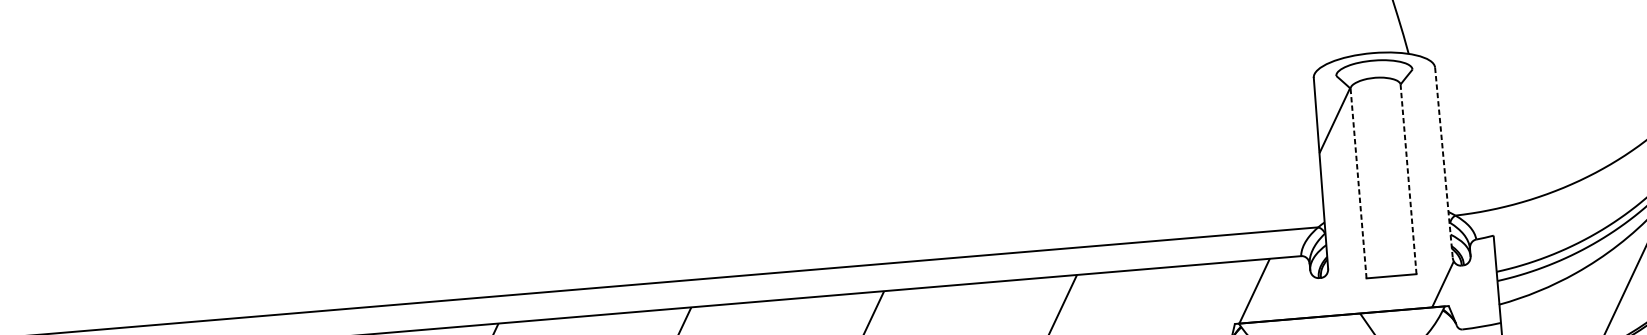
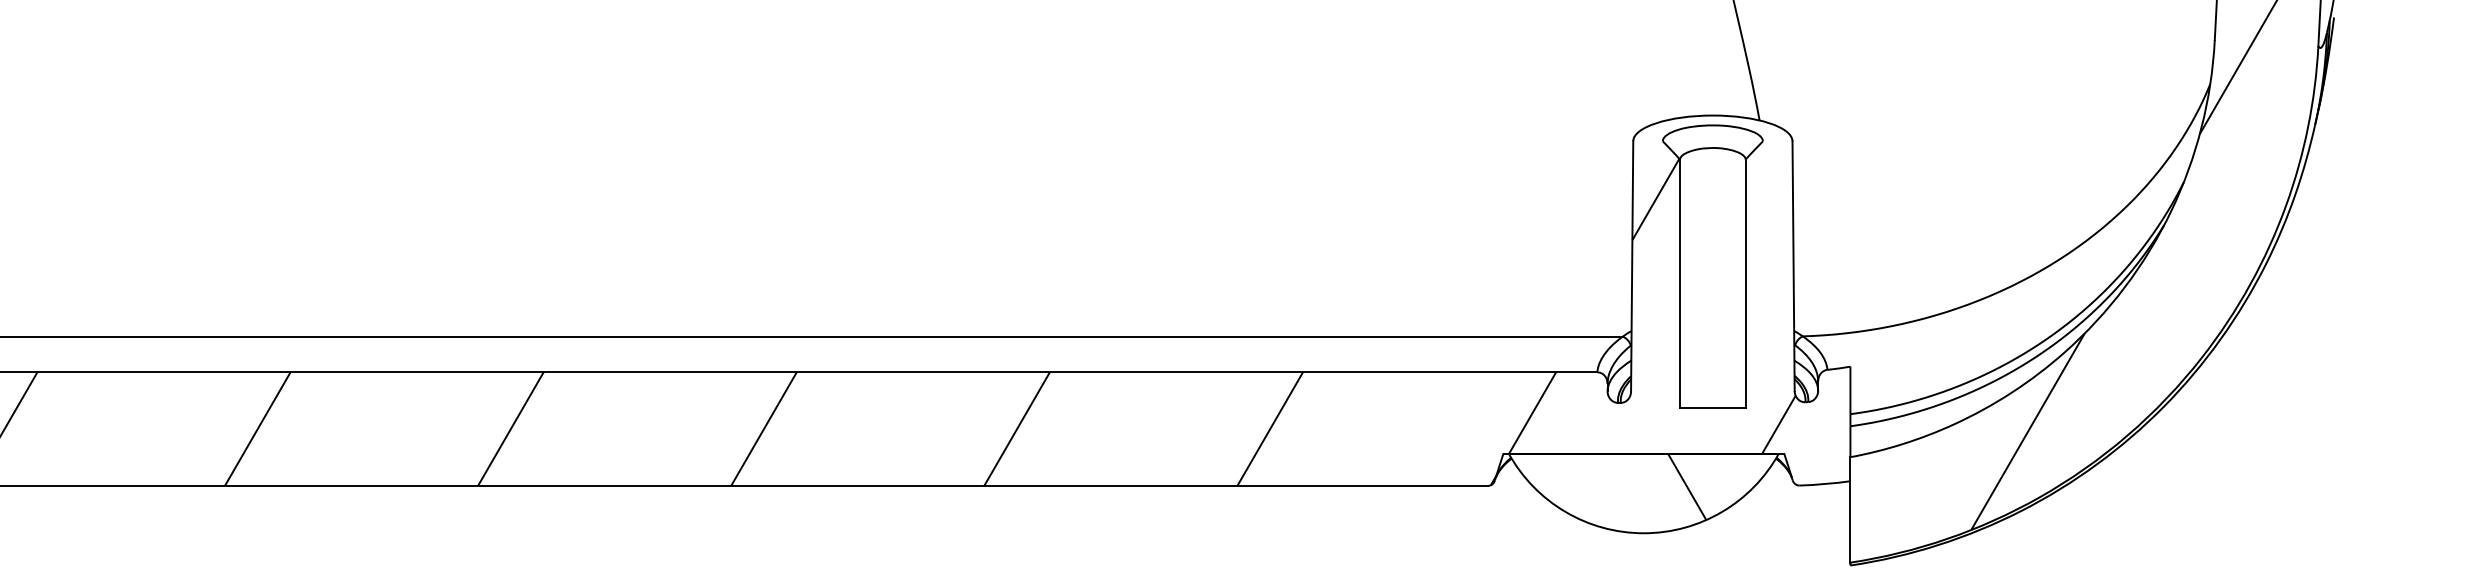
line: (1443, 162) -> (1793, 266), dashed -> solid
line: (1408, 178) -> (1745, 283), dashed -> solid
line: (1358, 183) -> (1680, 284), dashed -> solid

